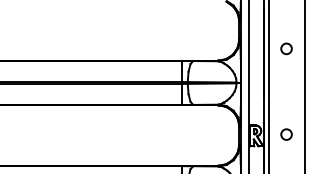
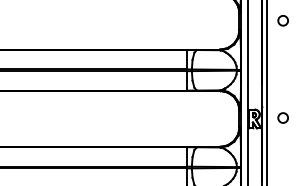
circle: (285, 48) -> (282, 20), moved

